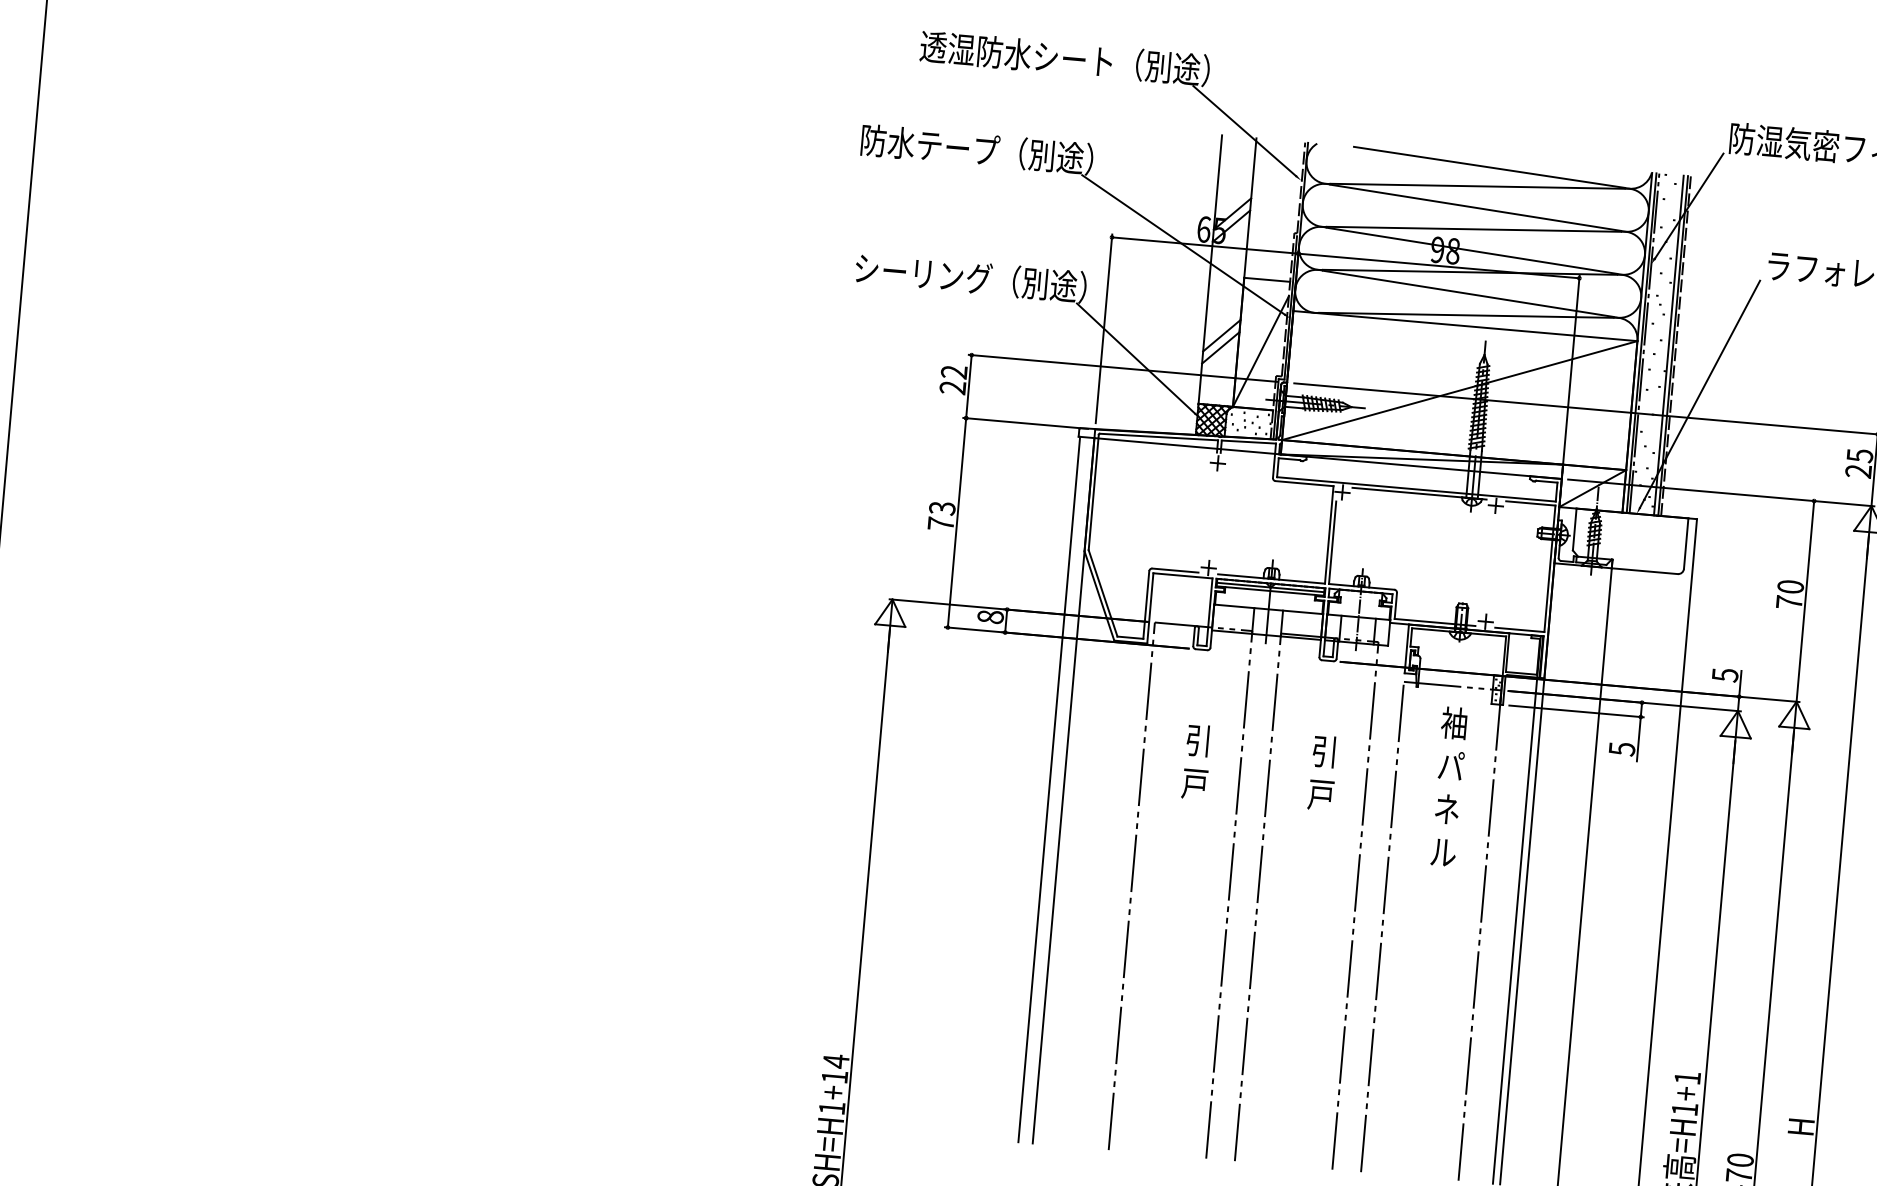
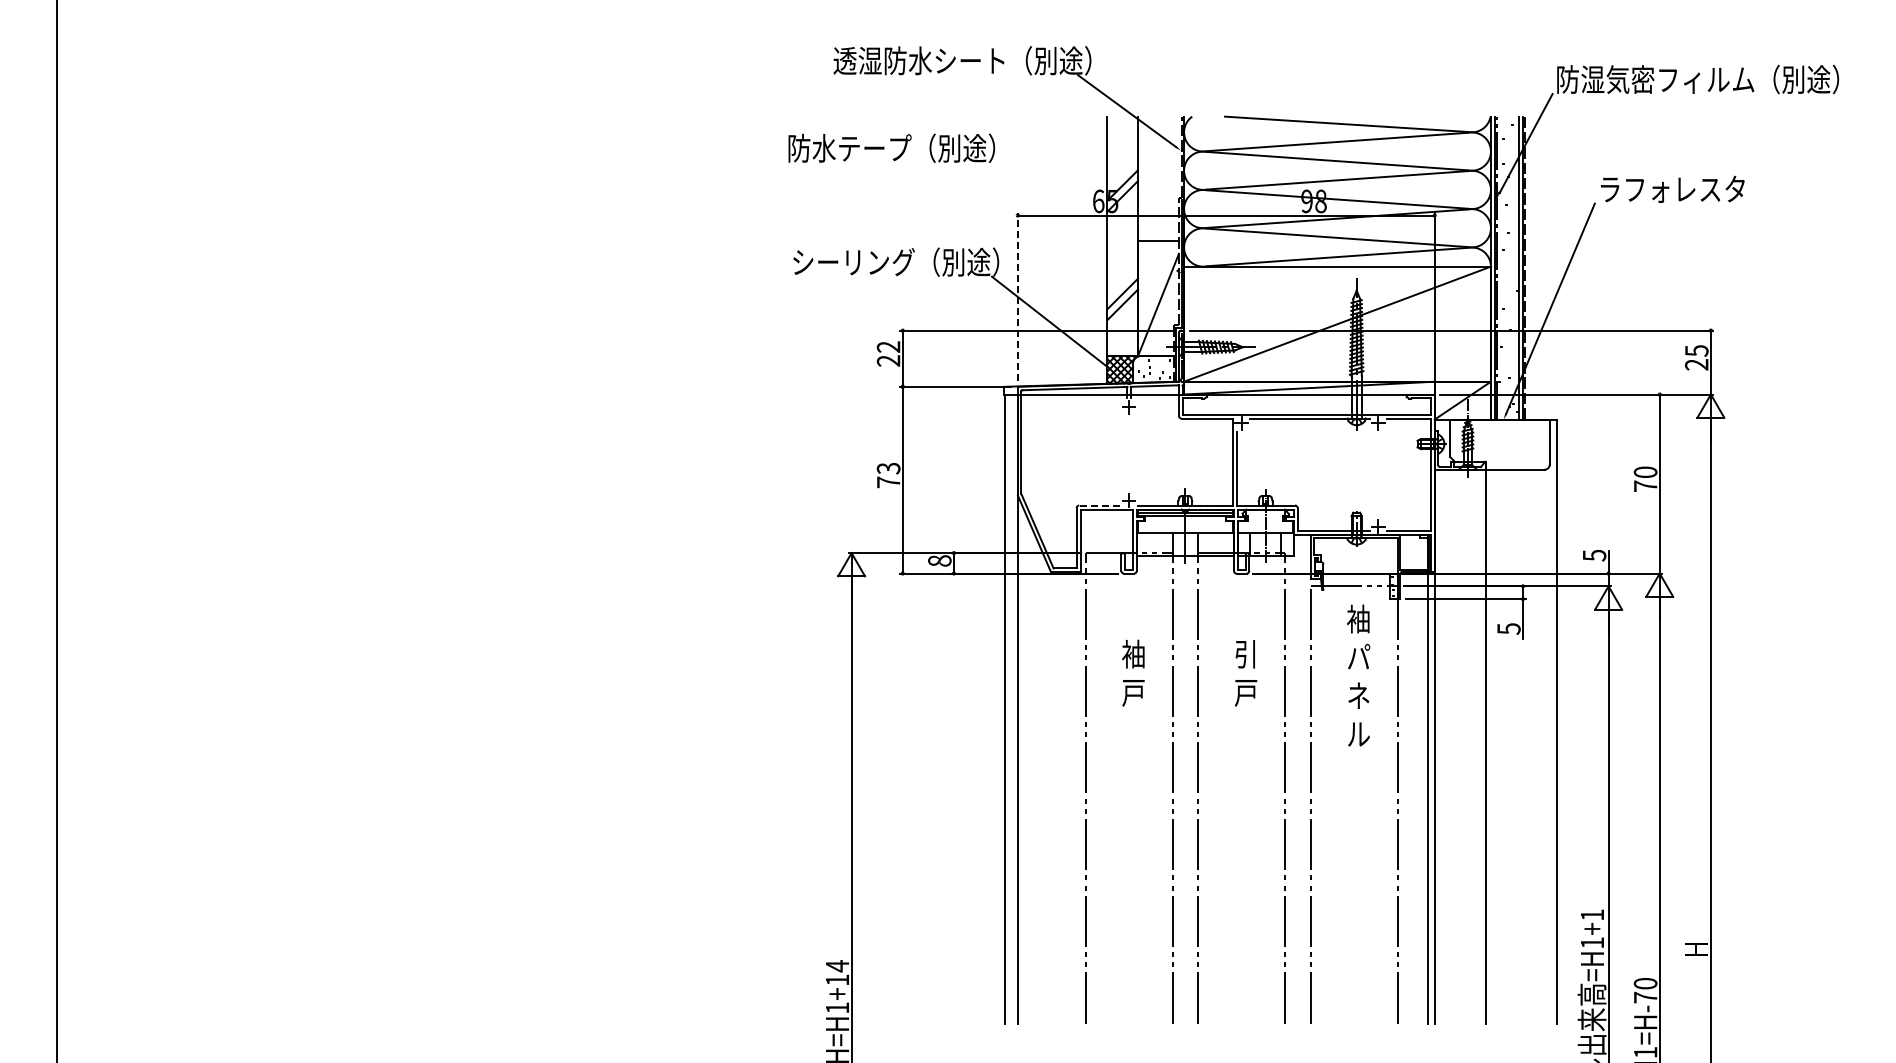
line: (1183, 244) -> (1081, 216), removed
line: (1103, 328) -> (1017, 296), solid -> dashed
line: (1175, 570) -> (1099, 505), solid -> dashed
text: (1198, 739) -> (1133, 653), 引 -> 袖

